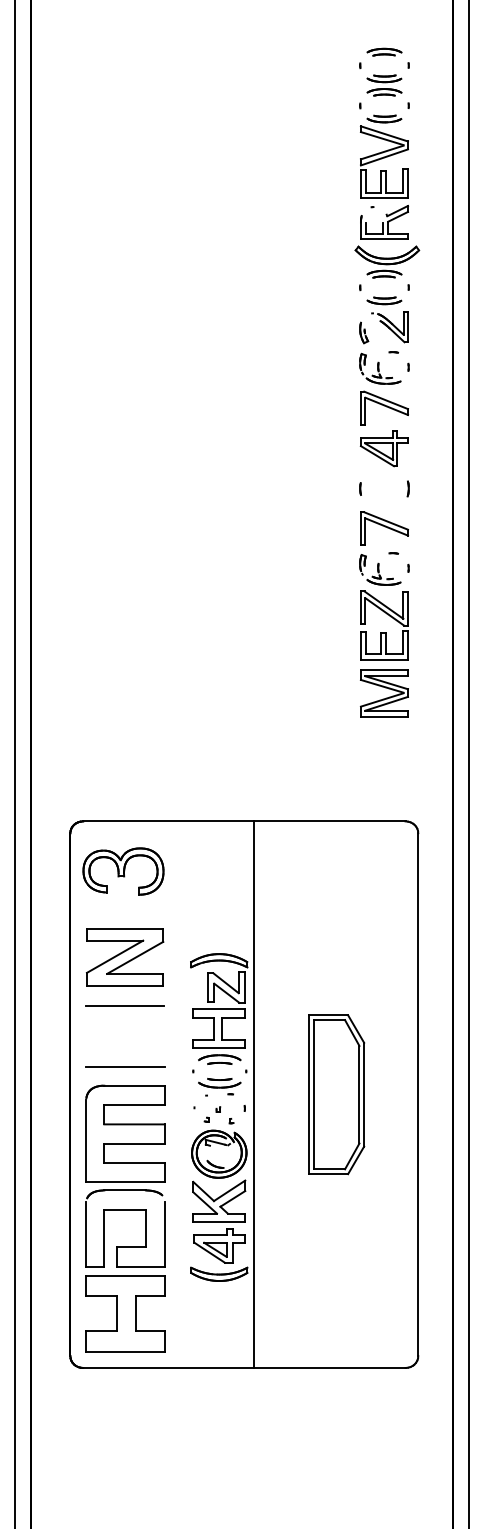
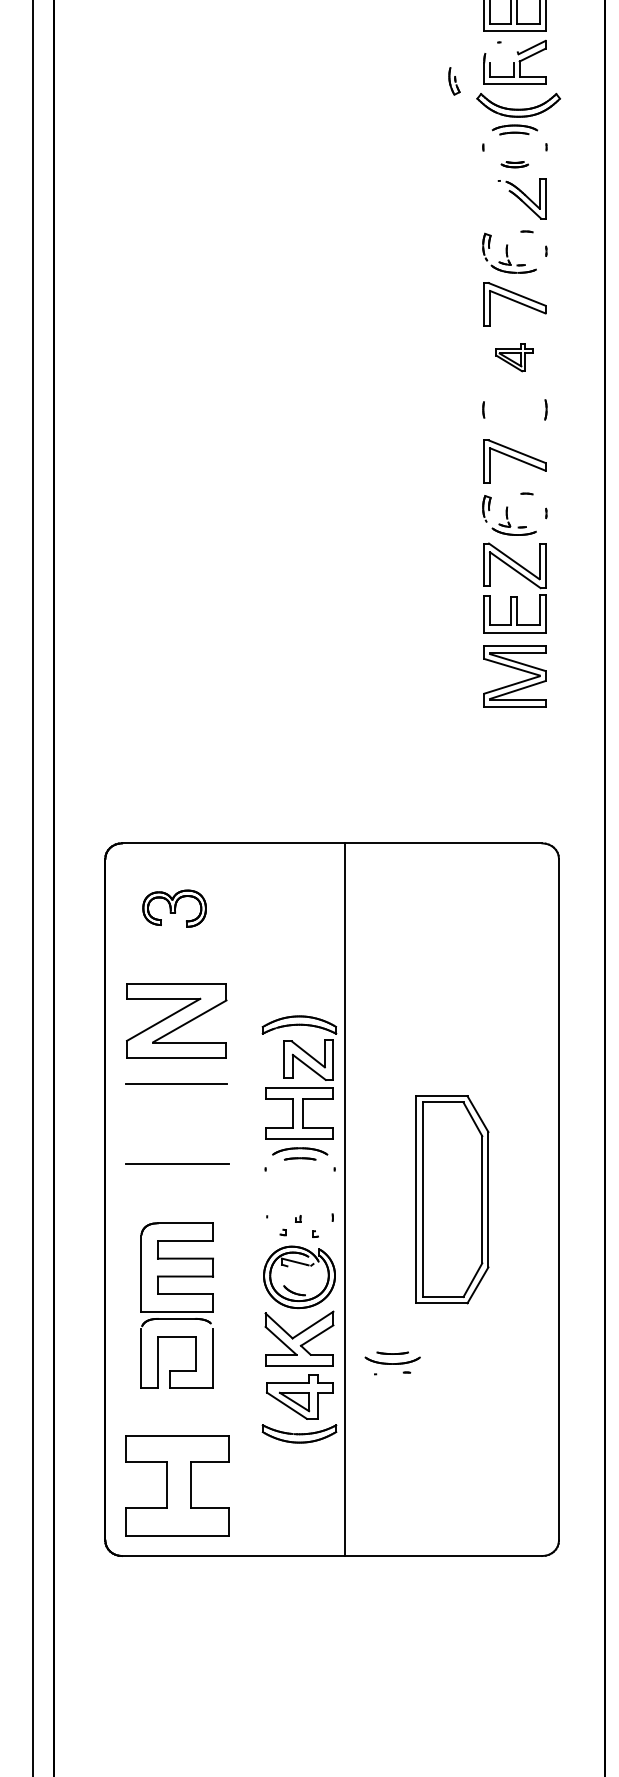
part: (384, 300) -> (514, 164), size x0.6
part: (364, 332) -> (454, 80), moved
part: (383, 448) -> (513, 357), size x0.6
part: (123, 871) -> (174, 908), size x0.6
part: (219, 1087) -> (392, 1363), moved
part: (125, 1175) -> (177, 1305), size x0.7

